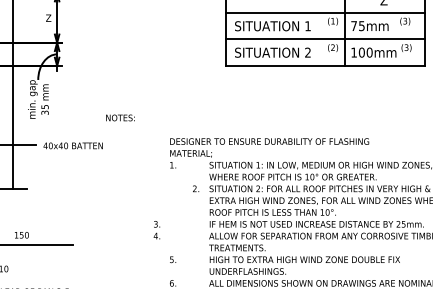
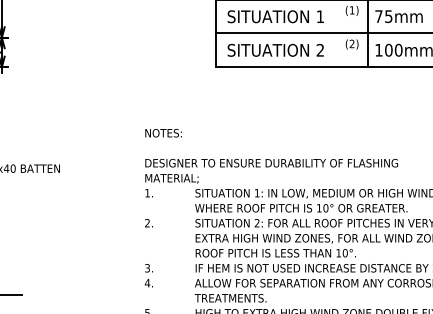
text: (120, 117) -> (163, 132), moved
text: (196, 188) -> (149, 222), moved
text: (156, 230) -> (148, 276), moved

